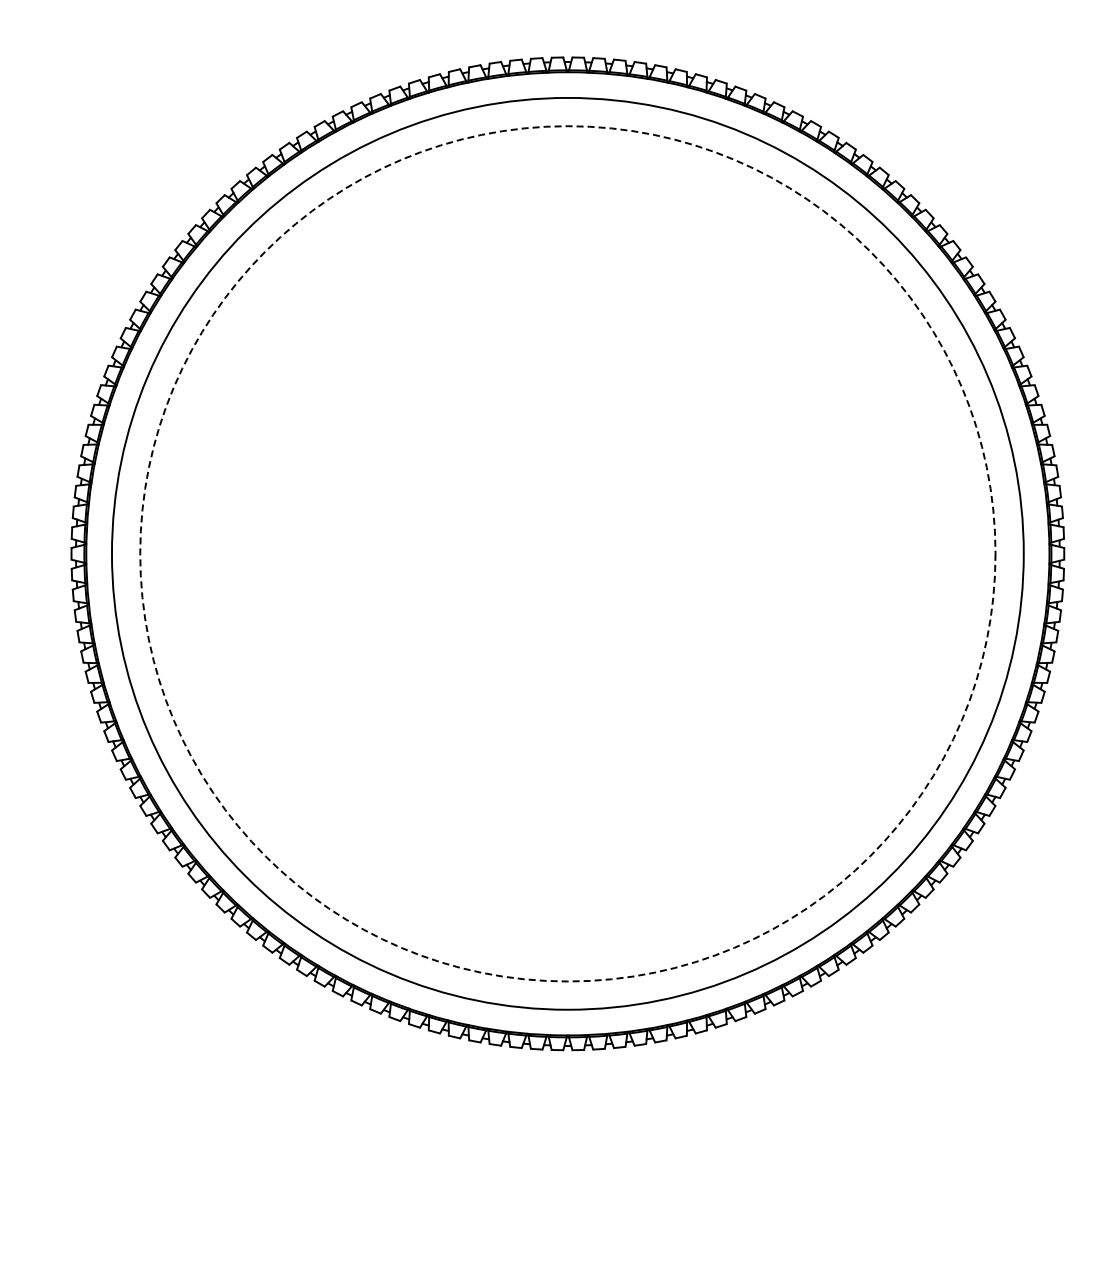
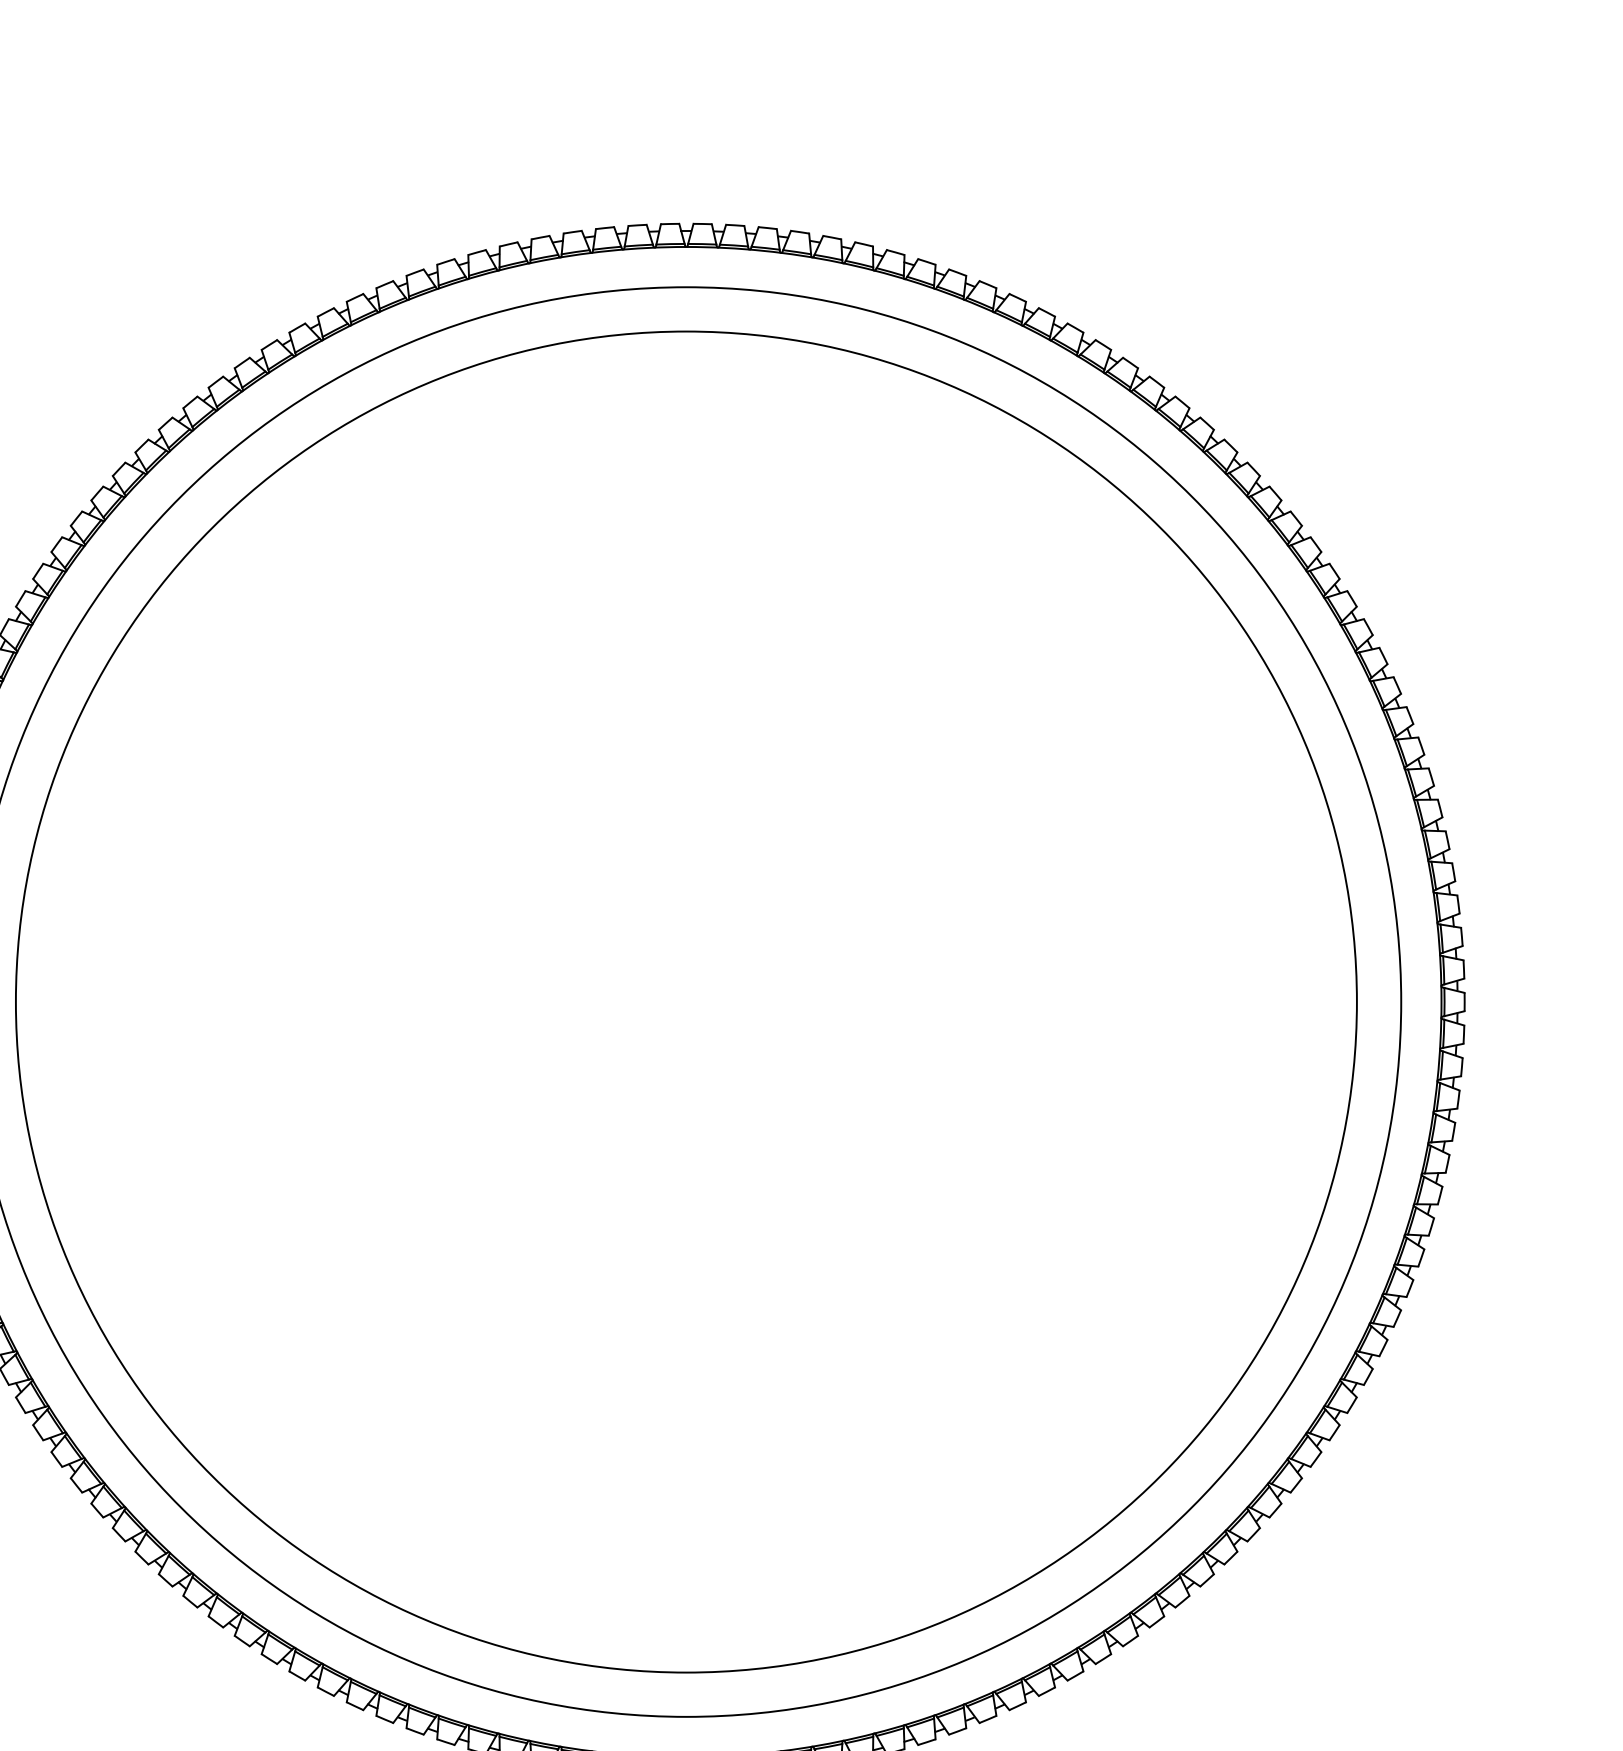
circle: (567, 553) -> (685, 1001), dashed -> solid

